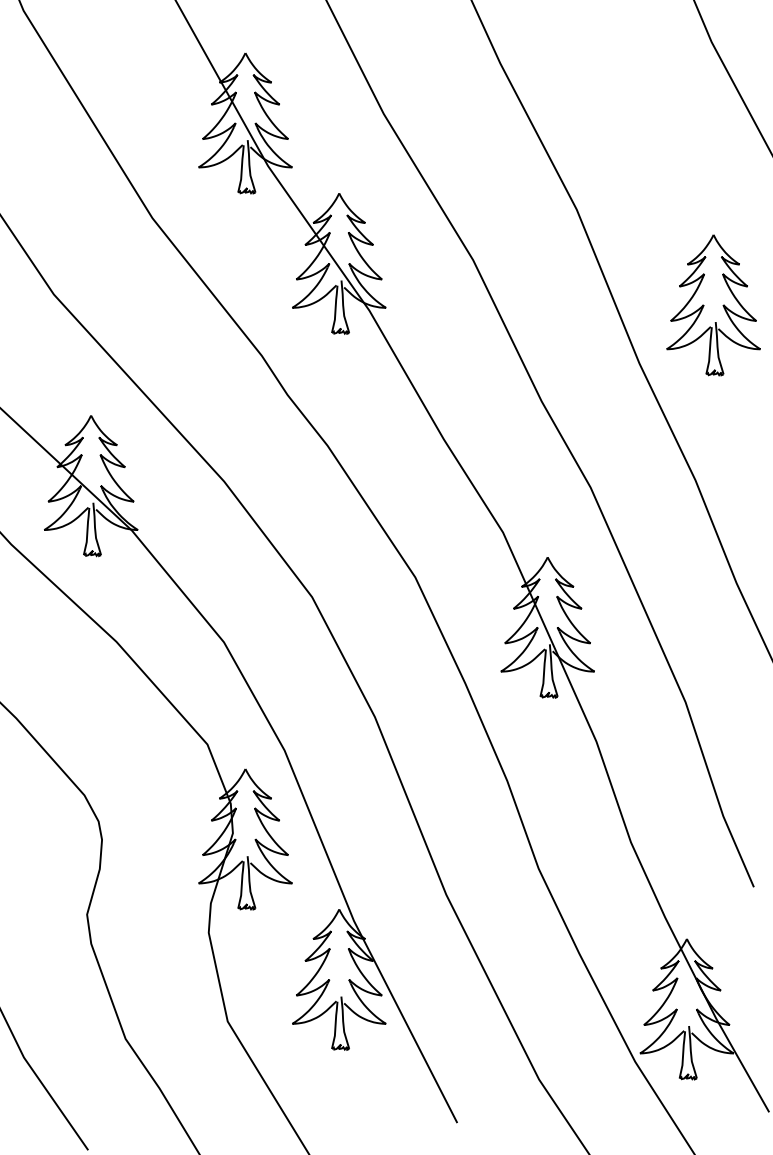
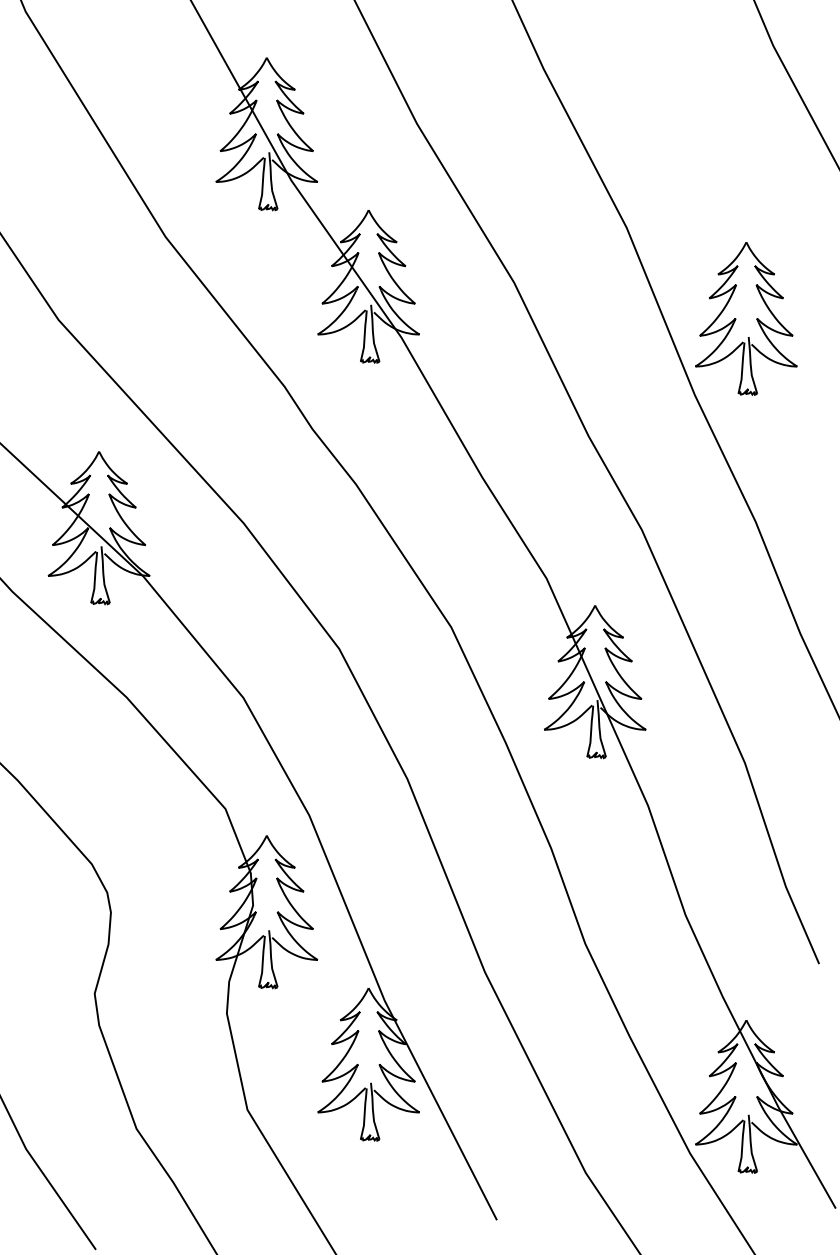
part: (713, 305) -> (746, 318), moved

